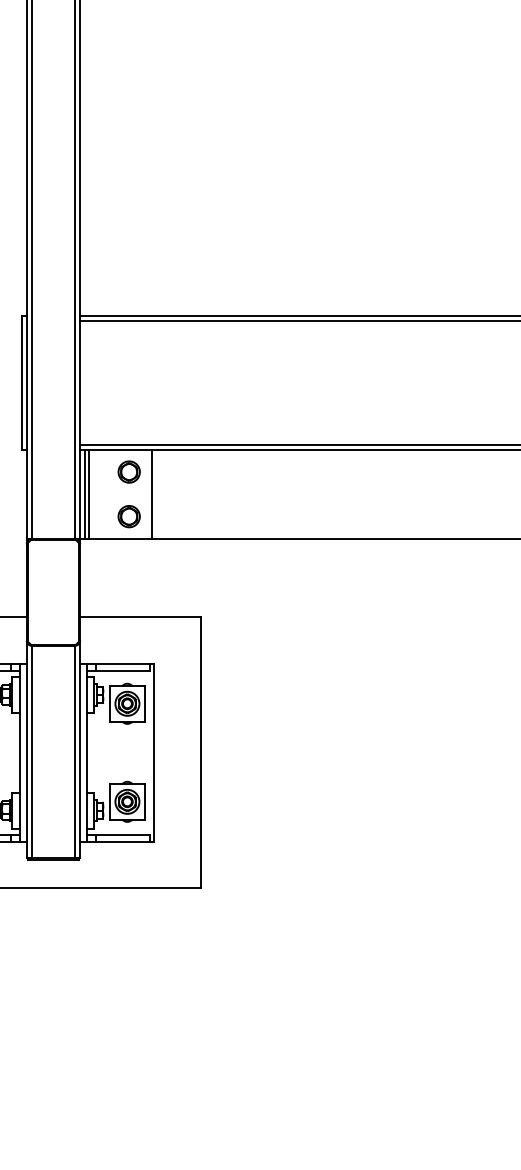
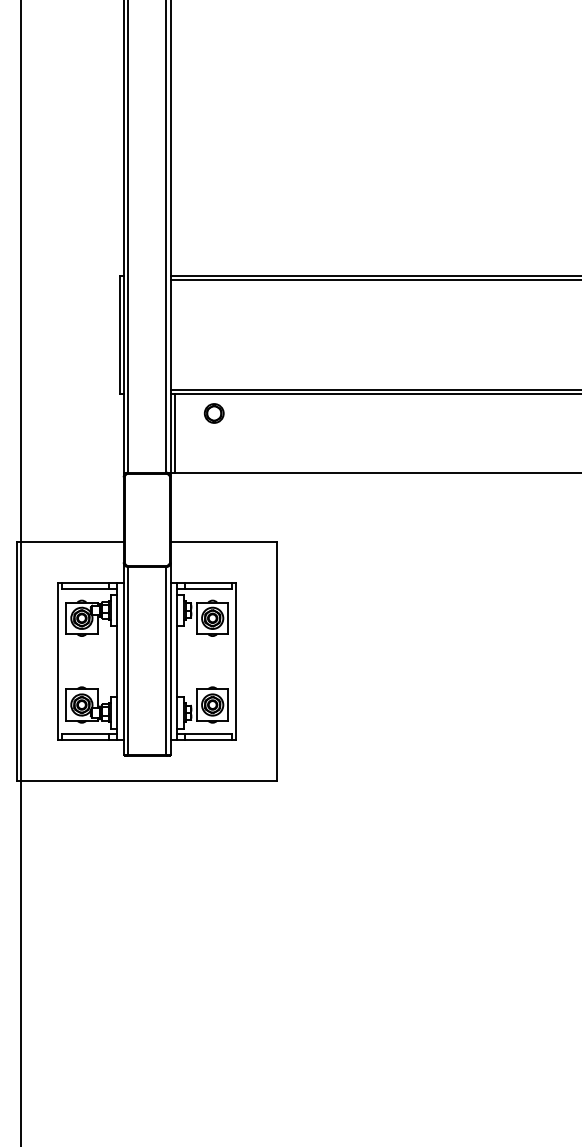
line: (88, 493) -> (178, 432), removed
line: (150, 493) -> (233, 432), removed
part: (128, 516) -> (213, 452), removed

